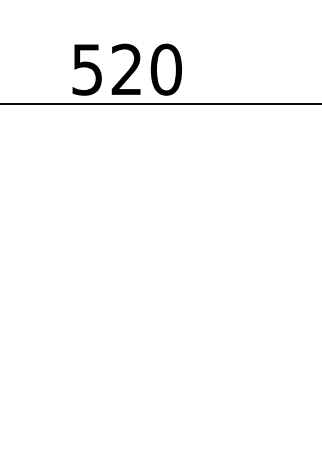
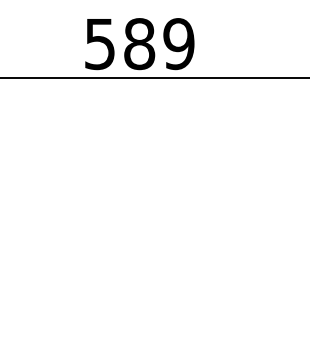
text: (146, 69) -> (159, 43), 520 -> 589

